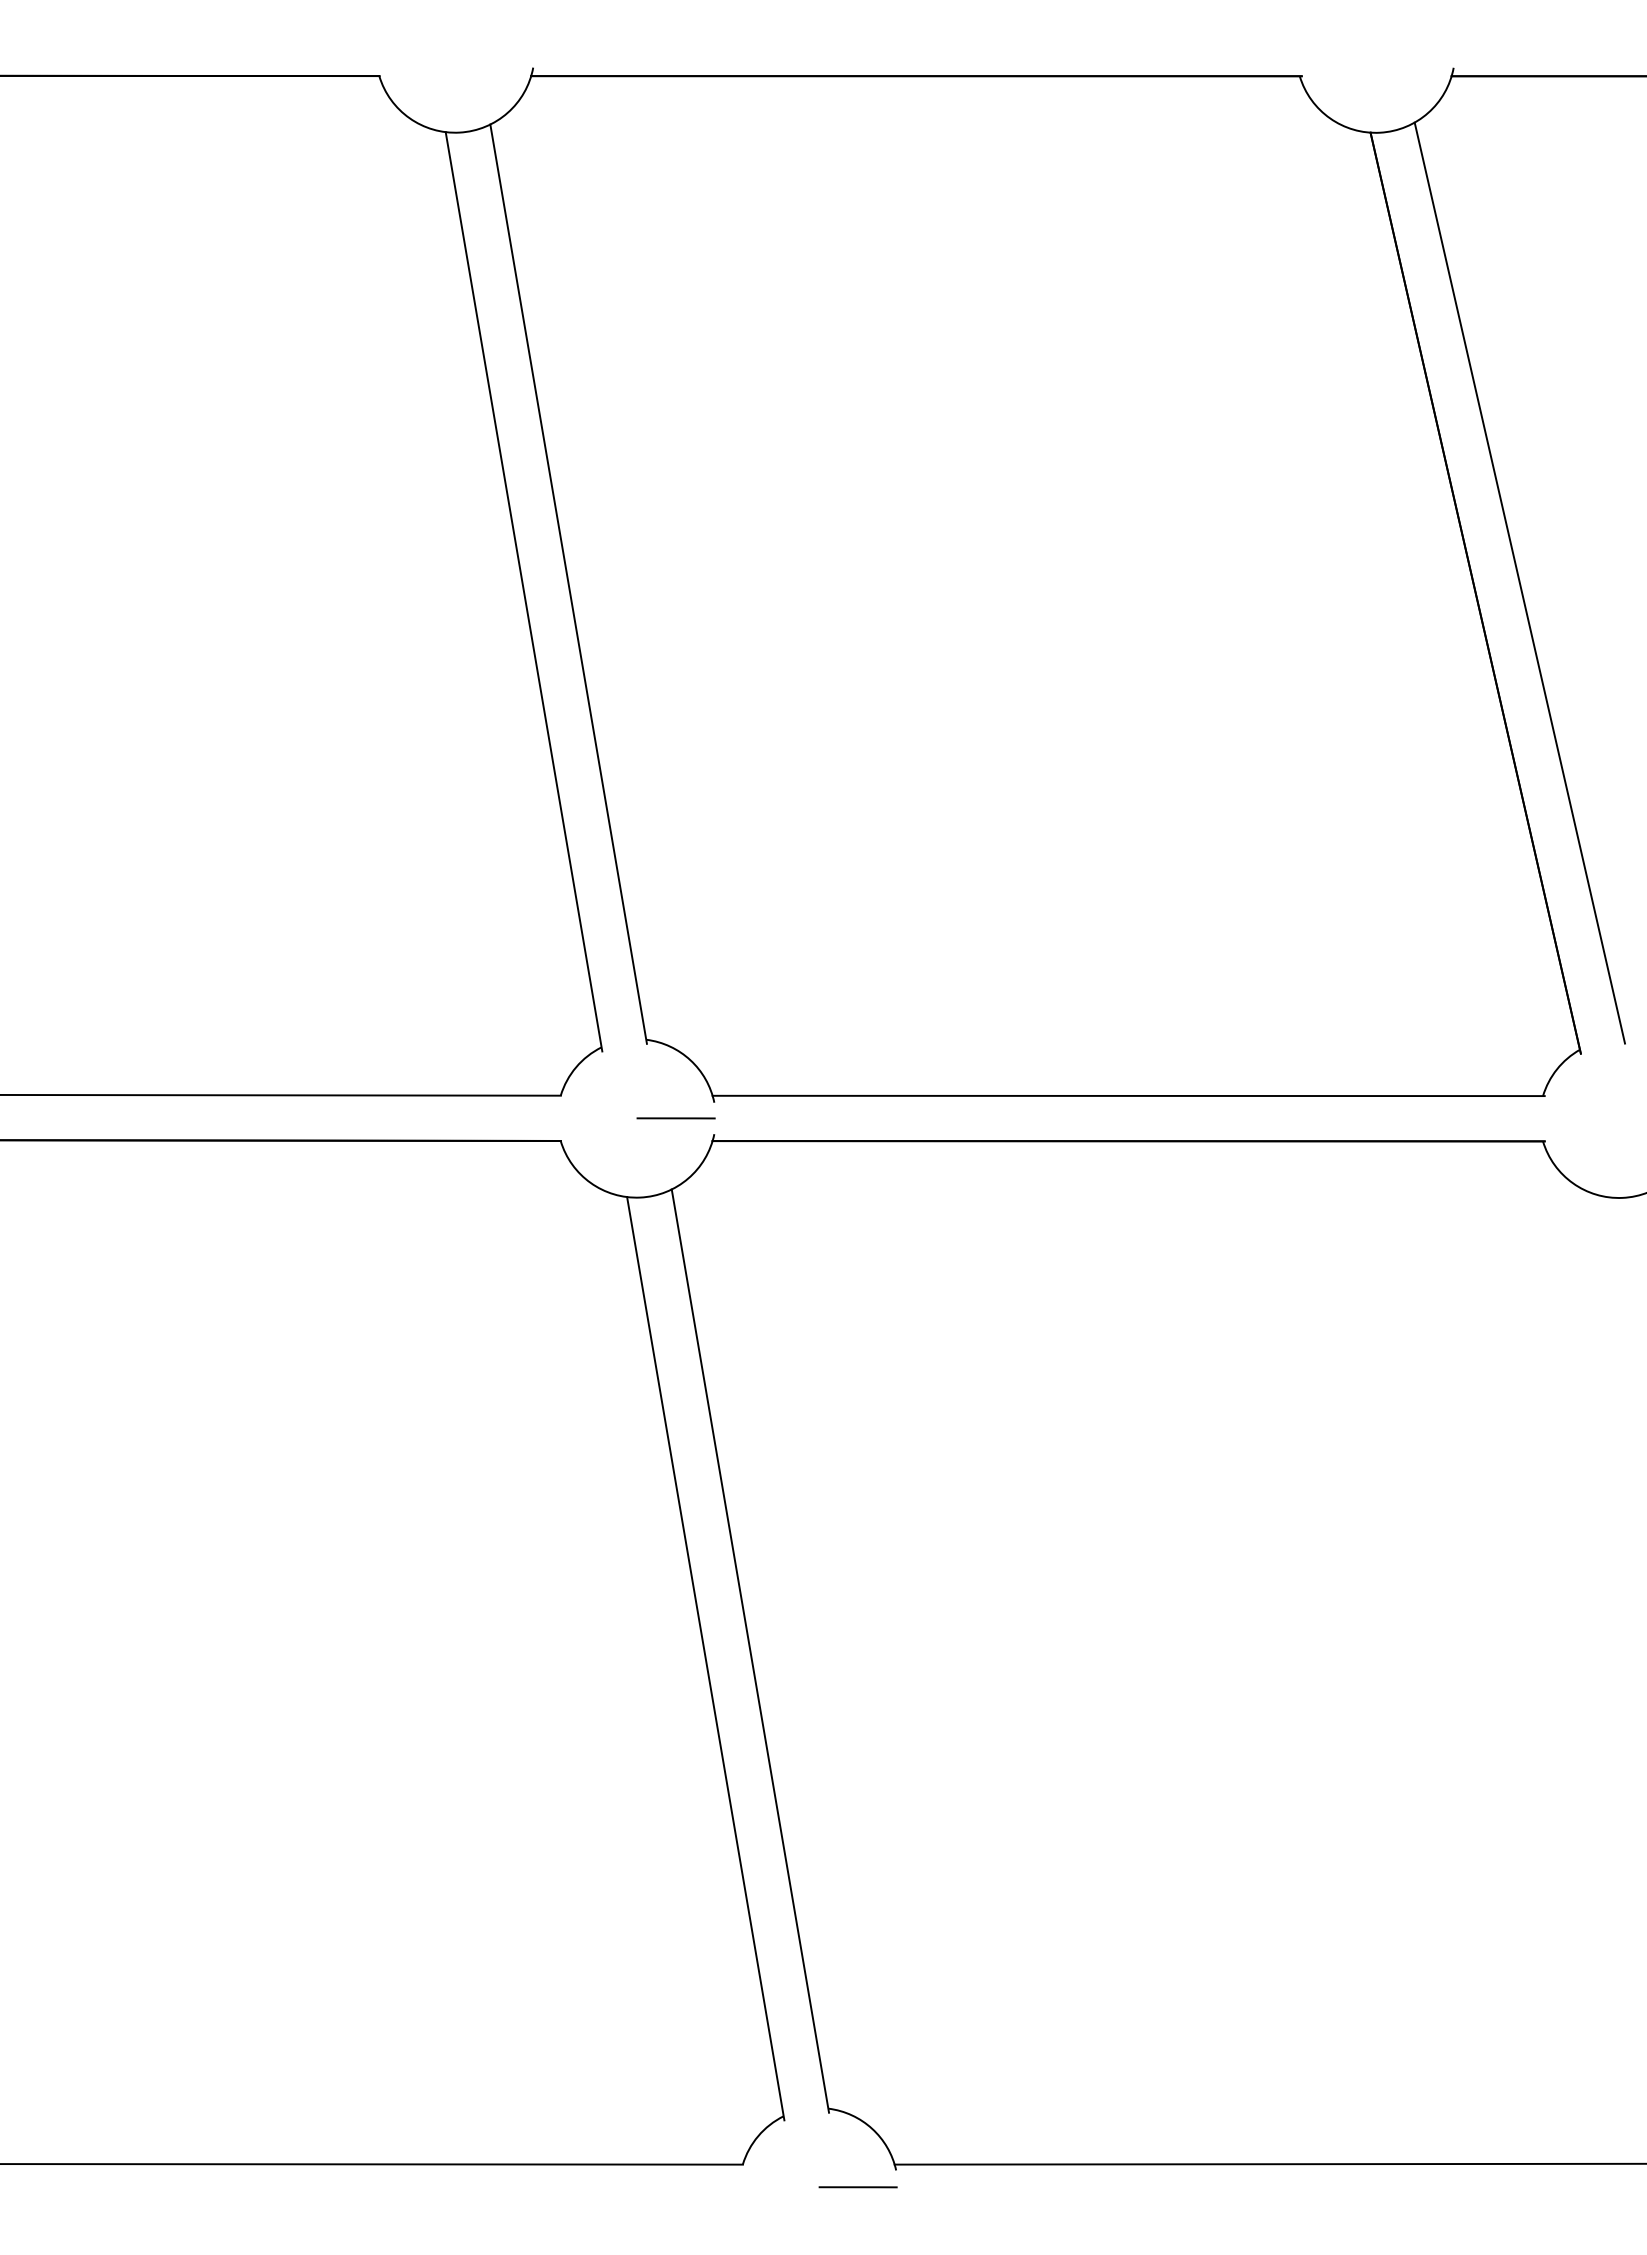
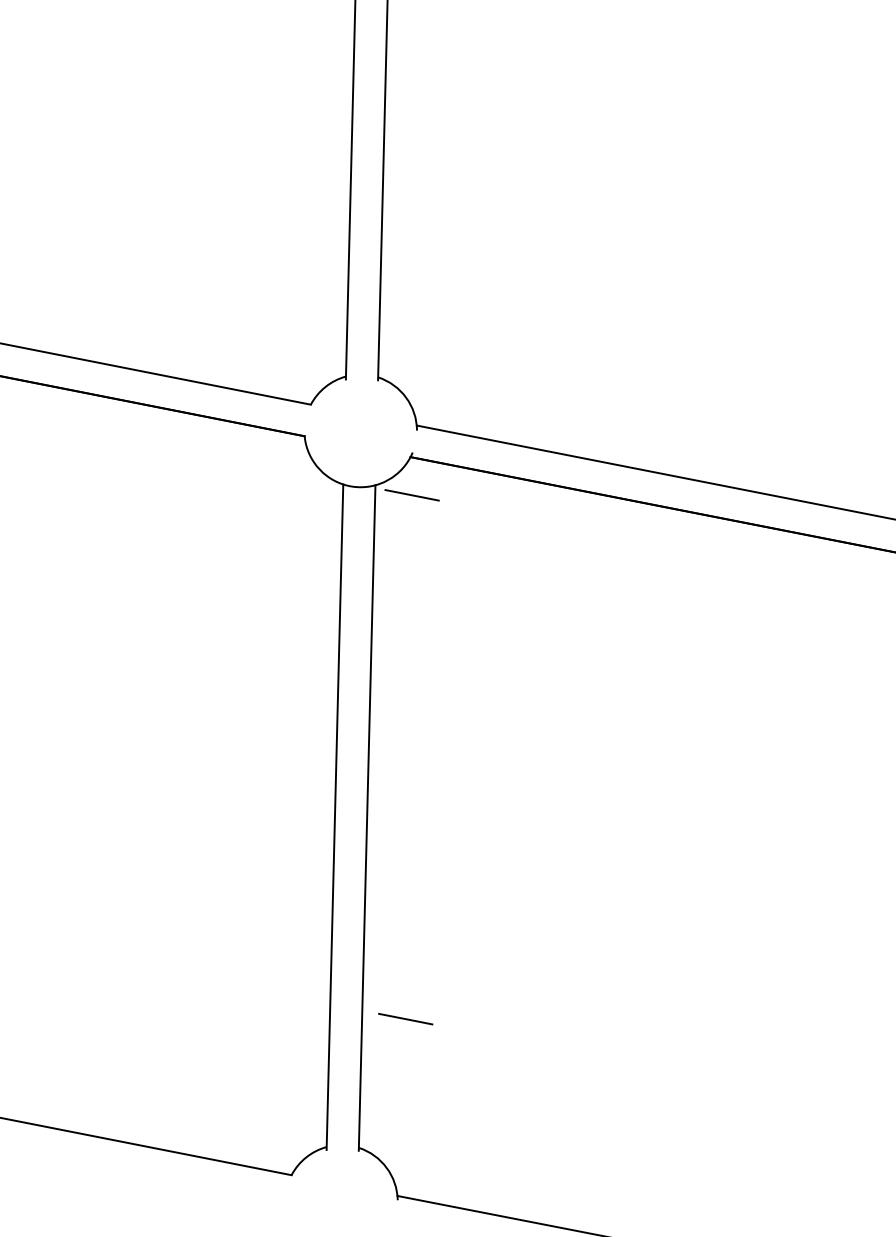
line: (675, 1118) -> (411, 495), moved
line: (857, 2187) -> (405, 1019), moved

